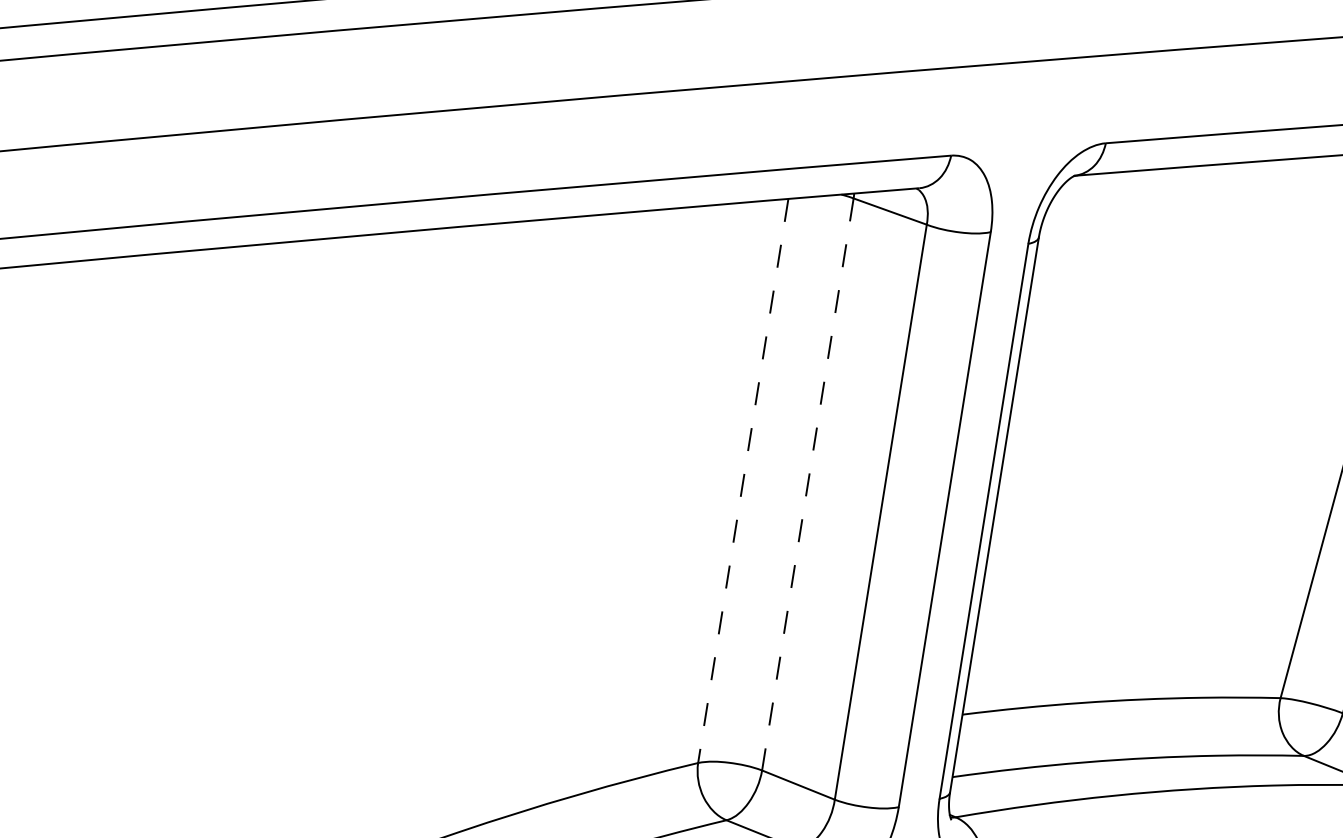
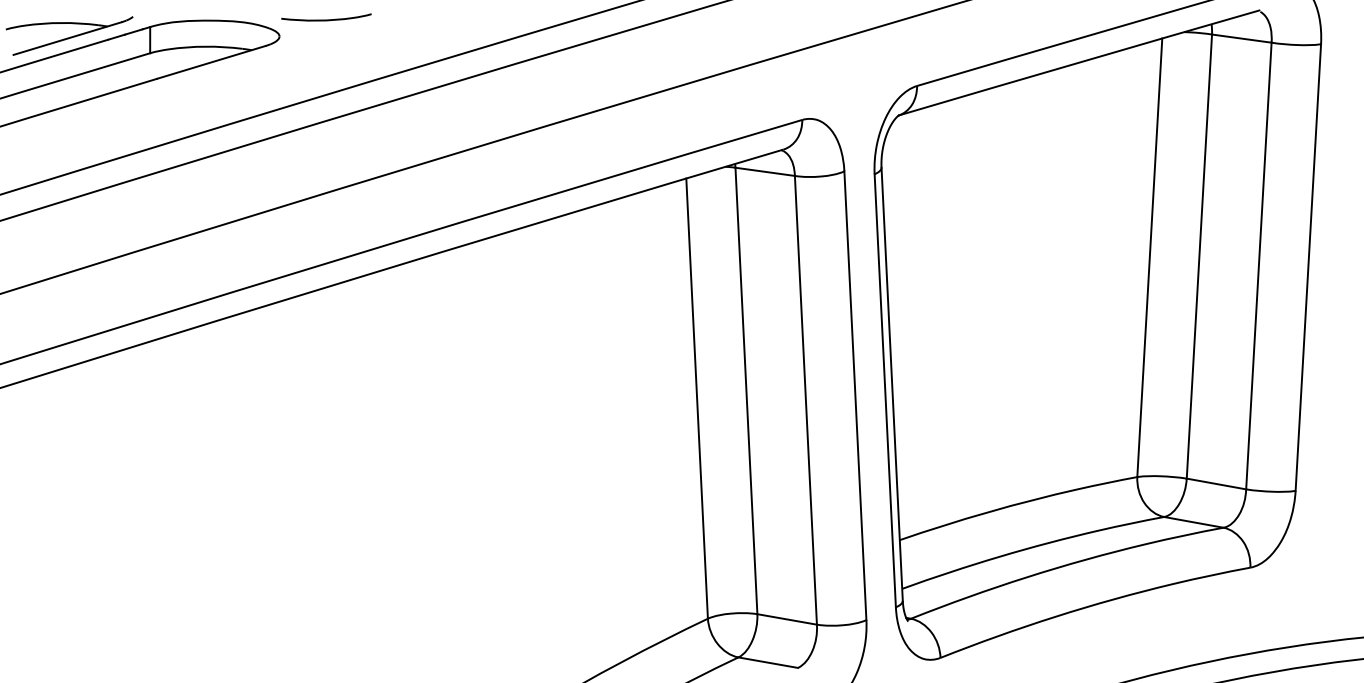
line: (743, 482) -> (697, 399), dashed -> solid
line: (807, 485) -> (746, 391), dashed -> solid

